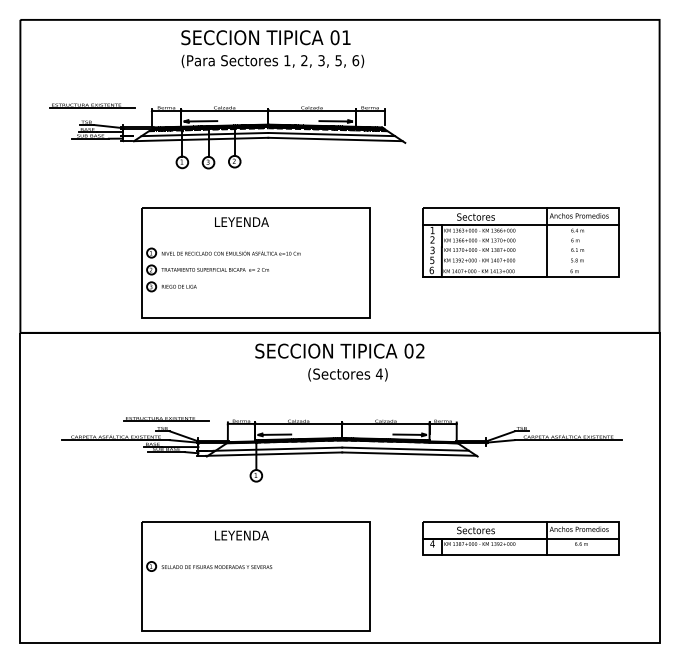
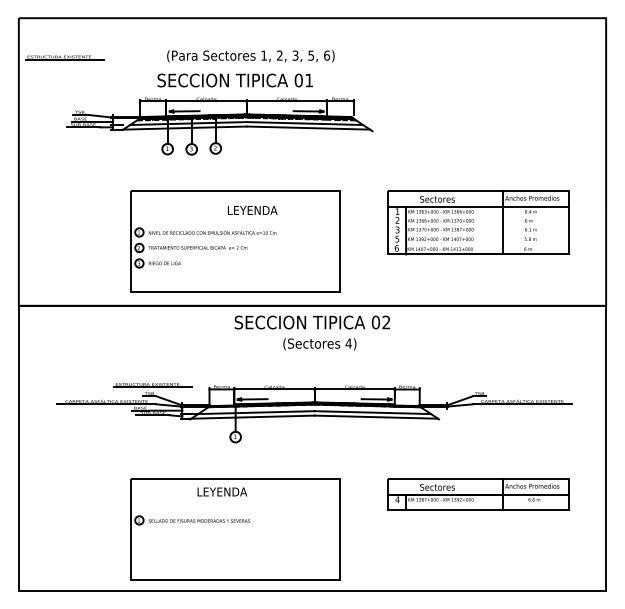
text: (265, 37) -> (234, 80), moved
part: (92, 105) -> (64, 57), moved
text: (241, 221) -> (252, 209), moved

